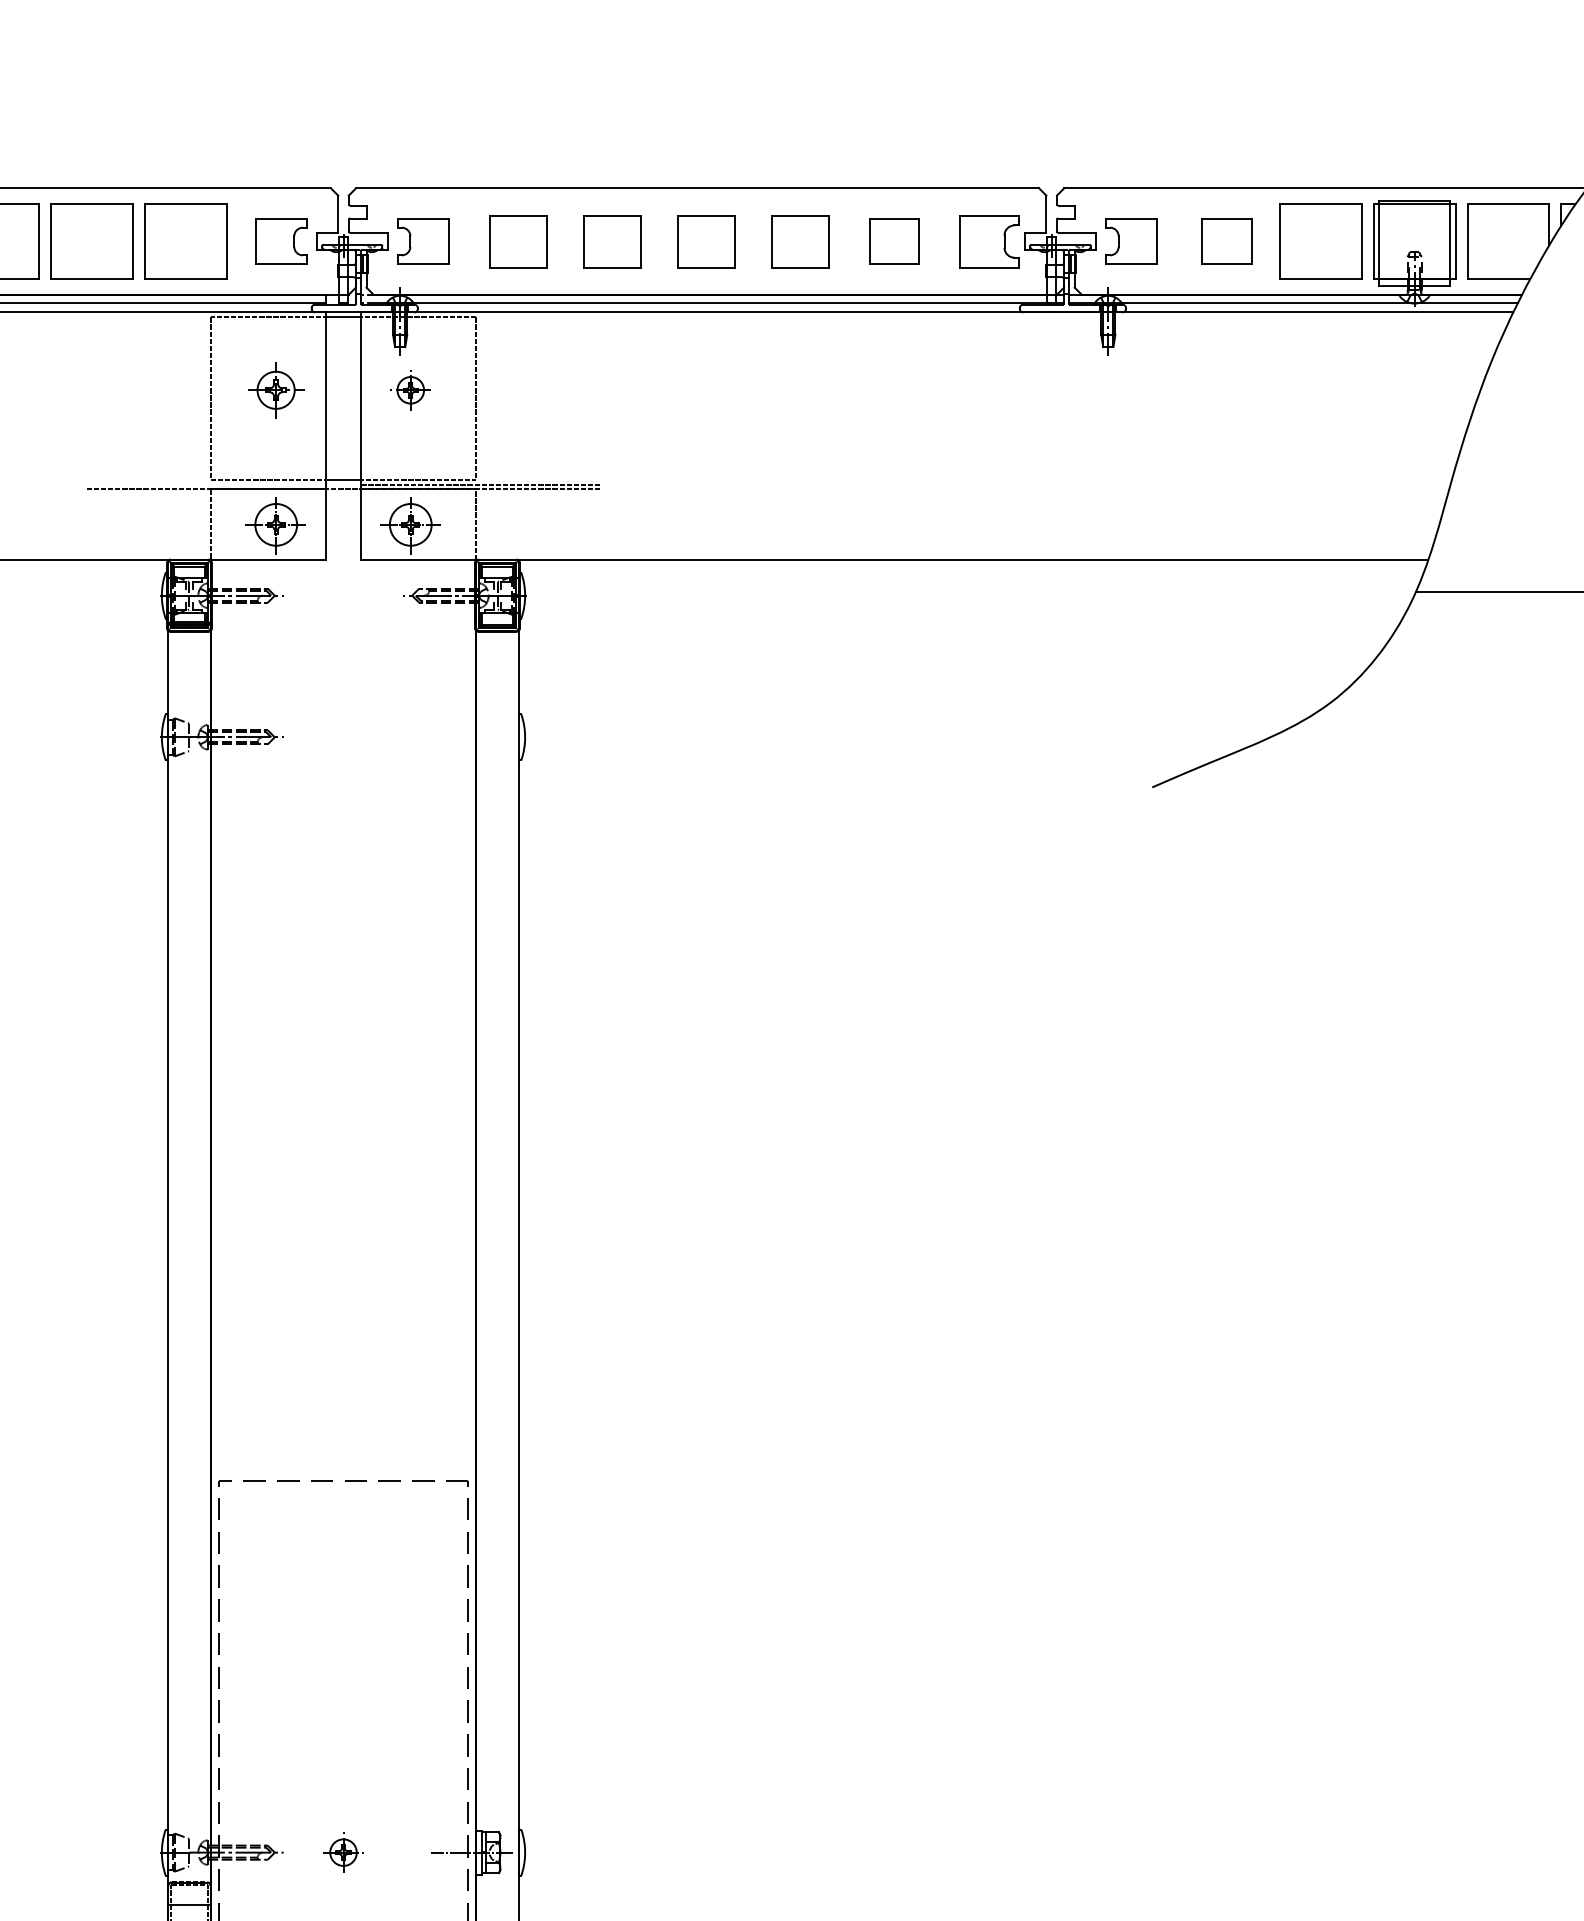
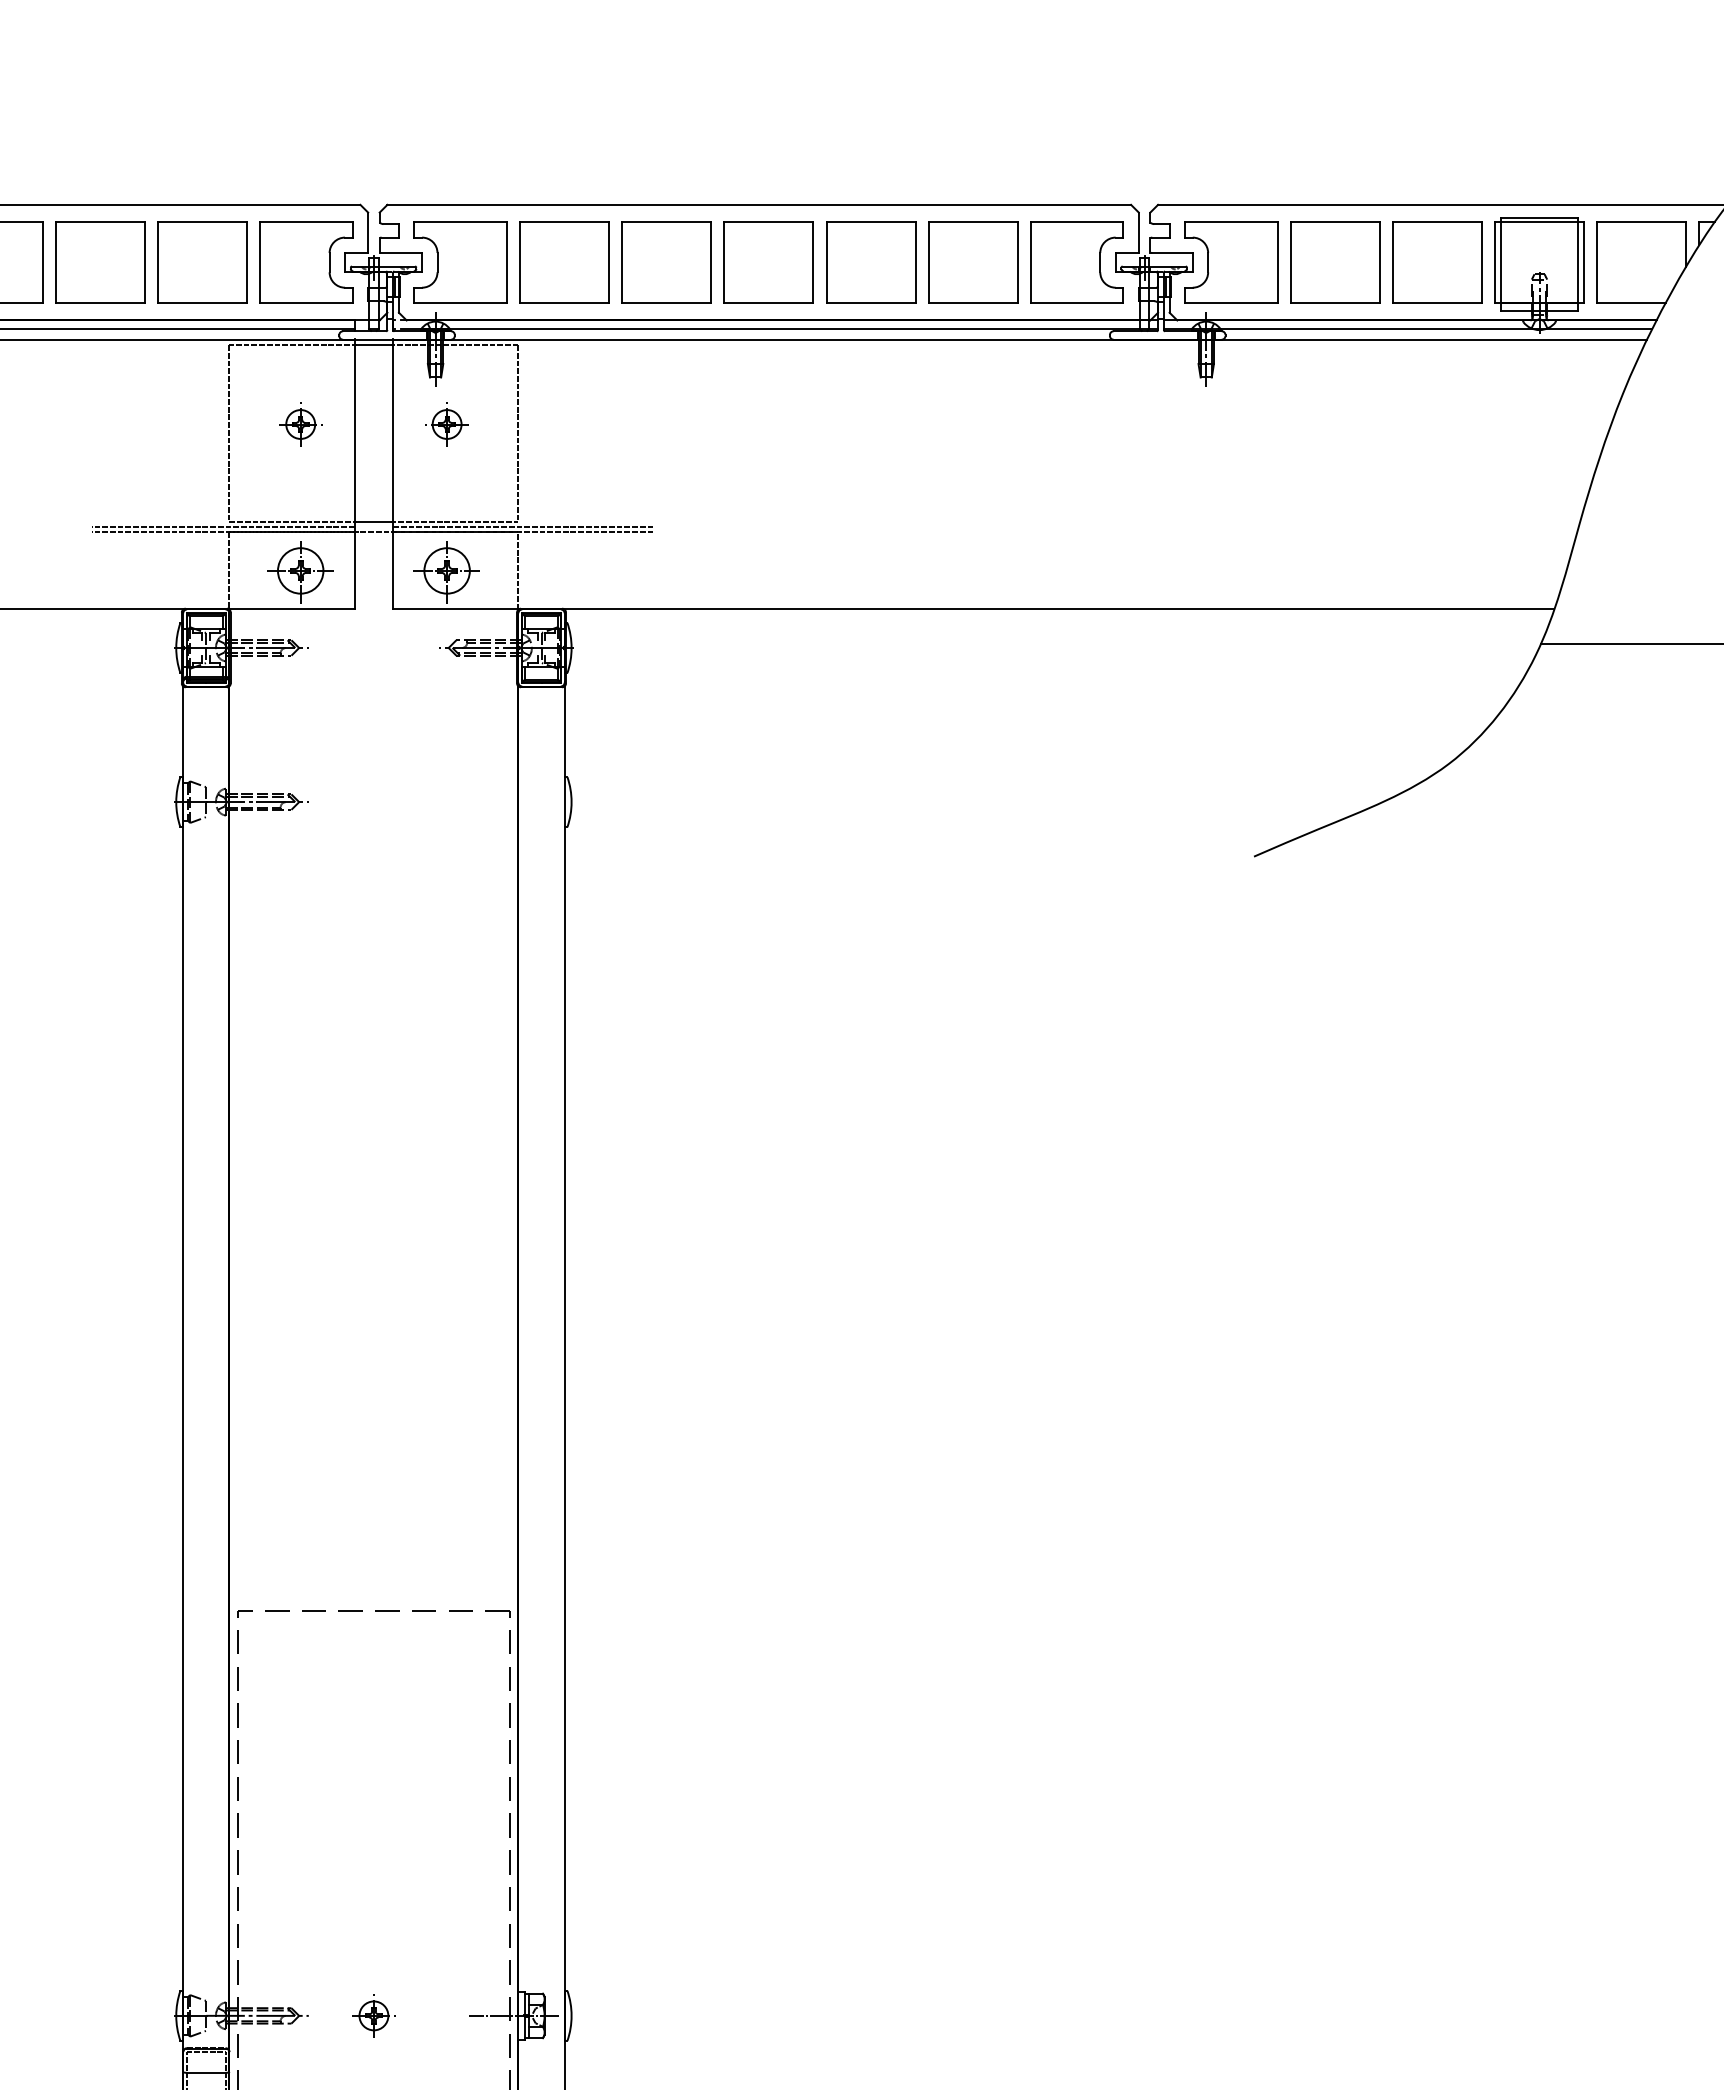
part: (281, 241) -> (306, 262), size x1.67
part: (423, 241) -> (460, 262), size x1.67
part: (518, 241) -> (564, 262), size x1.43
part: (612, 241) -> (666, 262), size x1.43
part: (706, 241) -> (768, 262), size x1.43
part: (800, 241) -> (871, 262), size x1.43
part: (894, 241) -> (973, 262), size x1.67
part: (989, 241) -> (1076, 262), size x1.43
part: (1131, 241) -> (1231, 262), size x1.67
part: (1227, 241) -> (1335, 262), size x1.67
part: (276, 390) -> (300, 424), size x0.71
line: (205, 484) -> (223, 527), added

